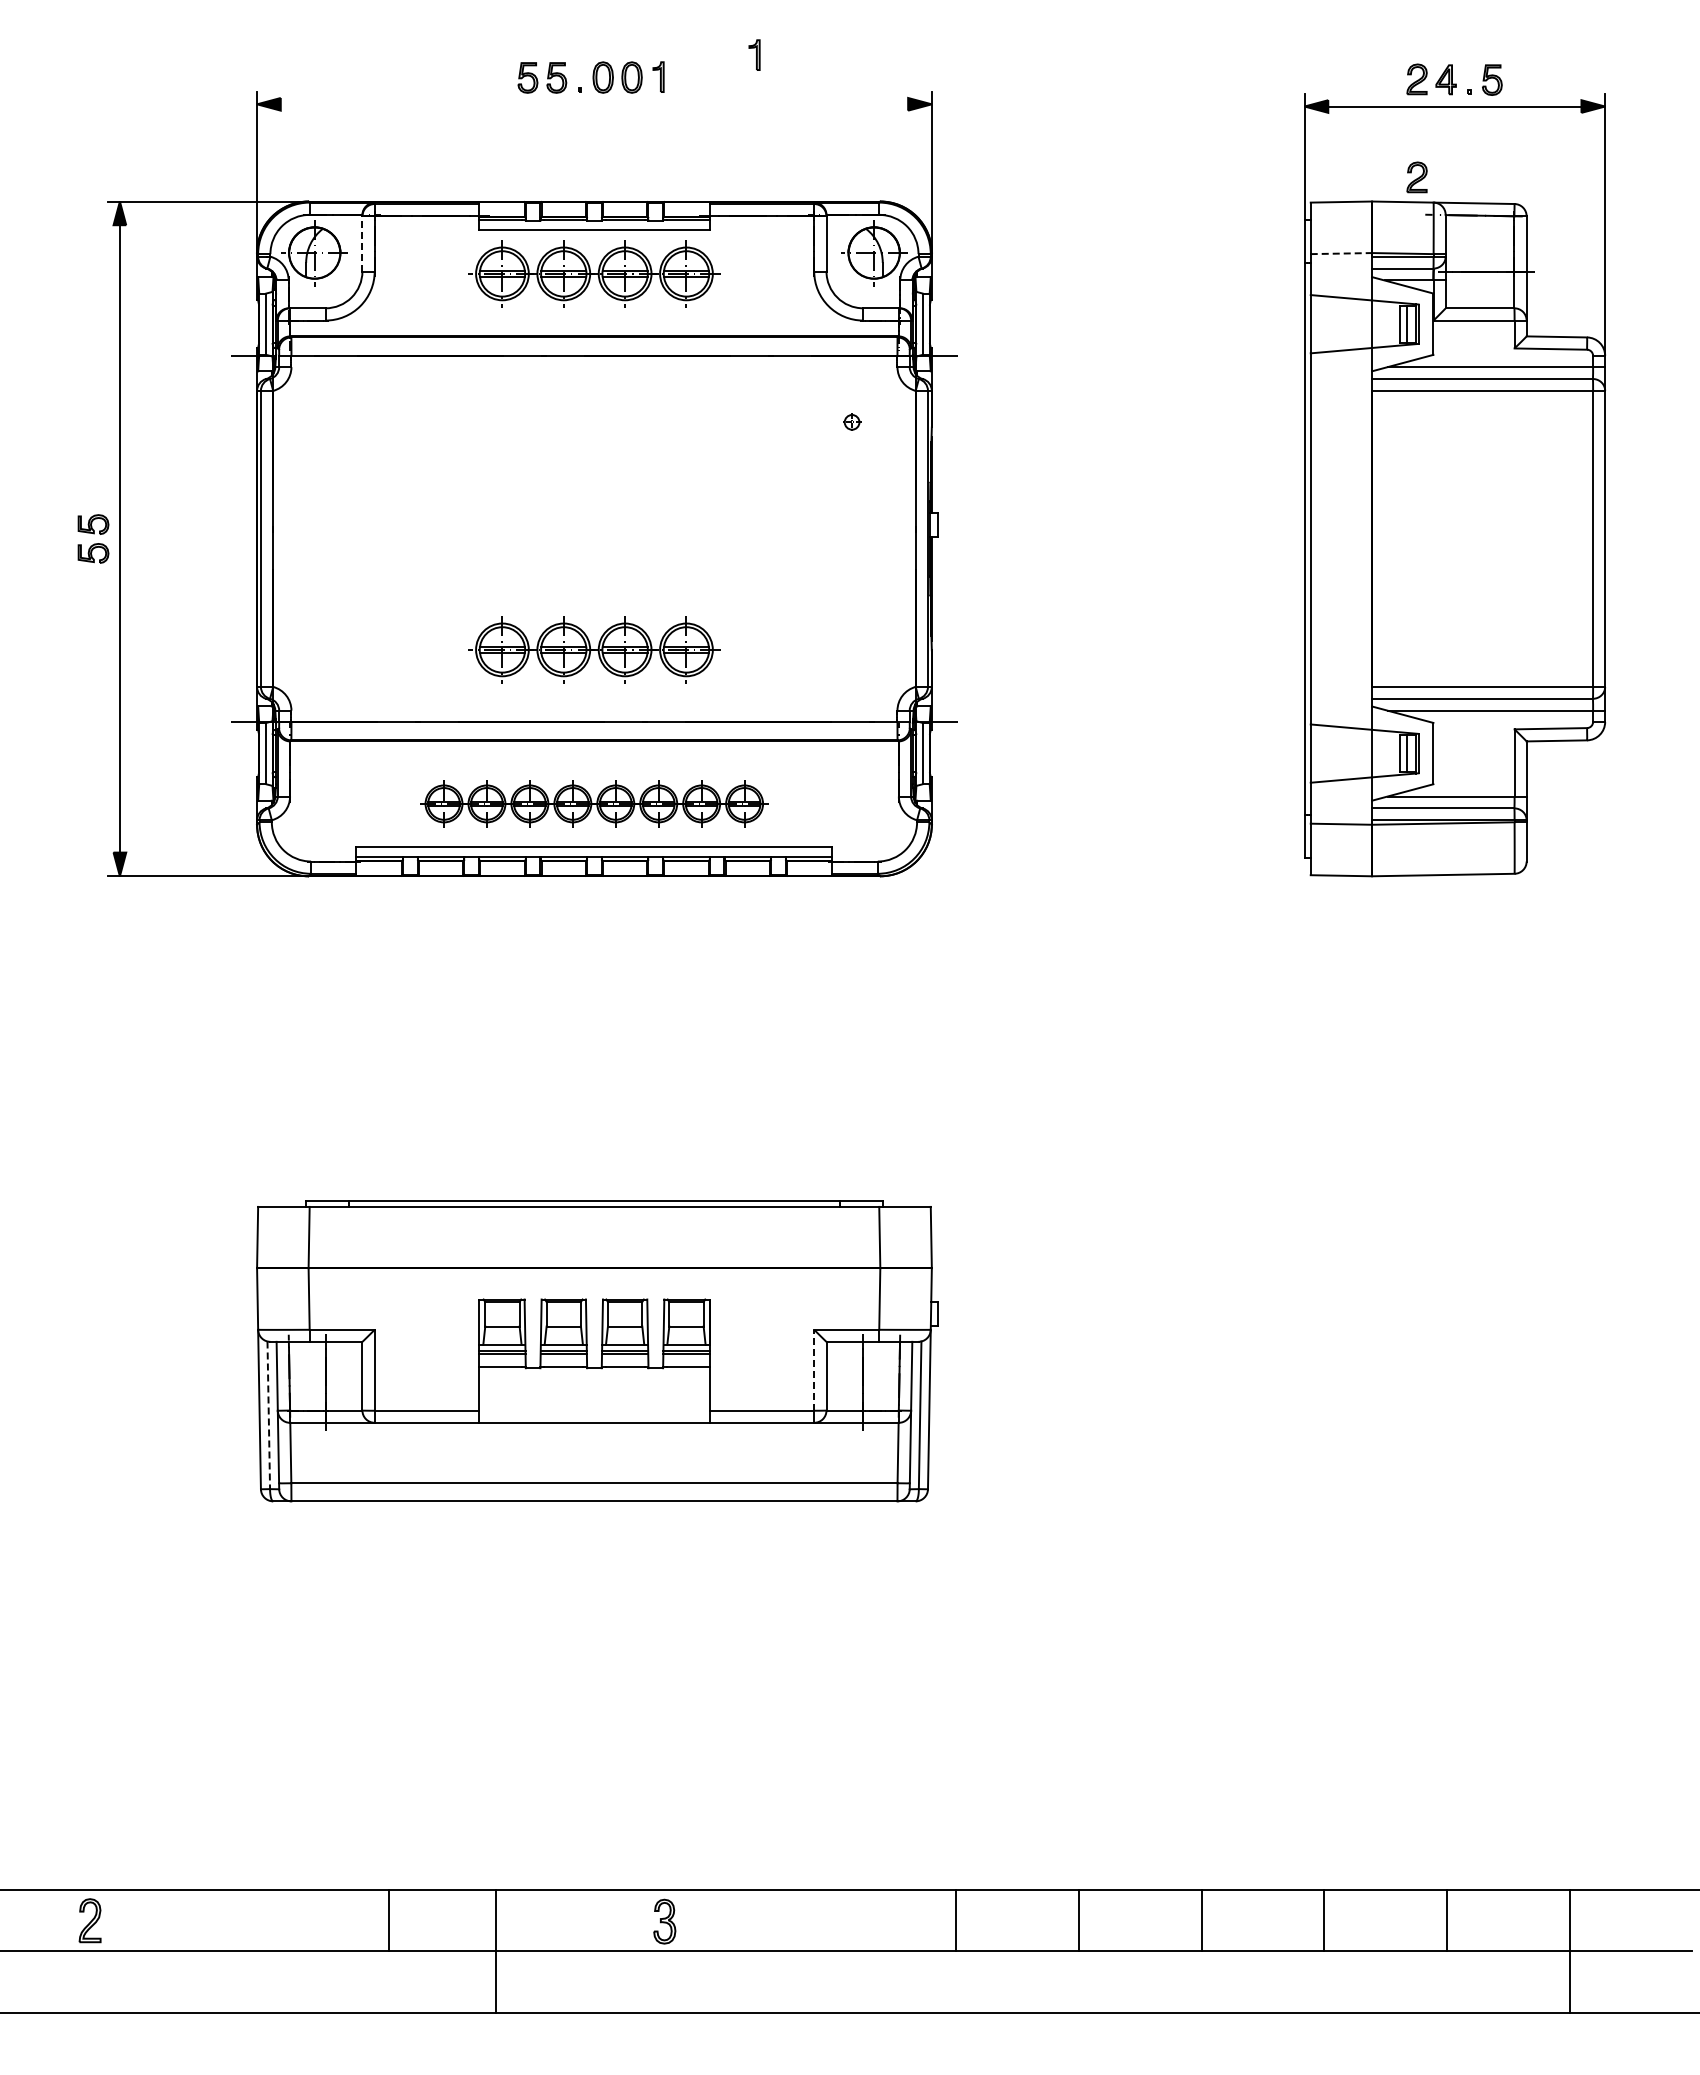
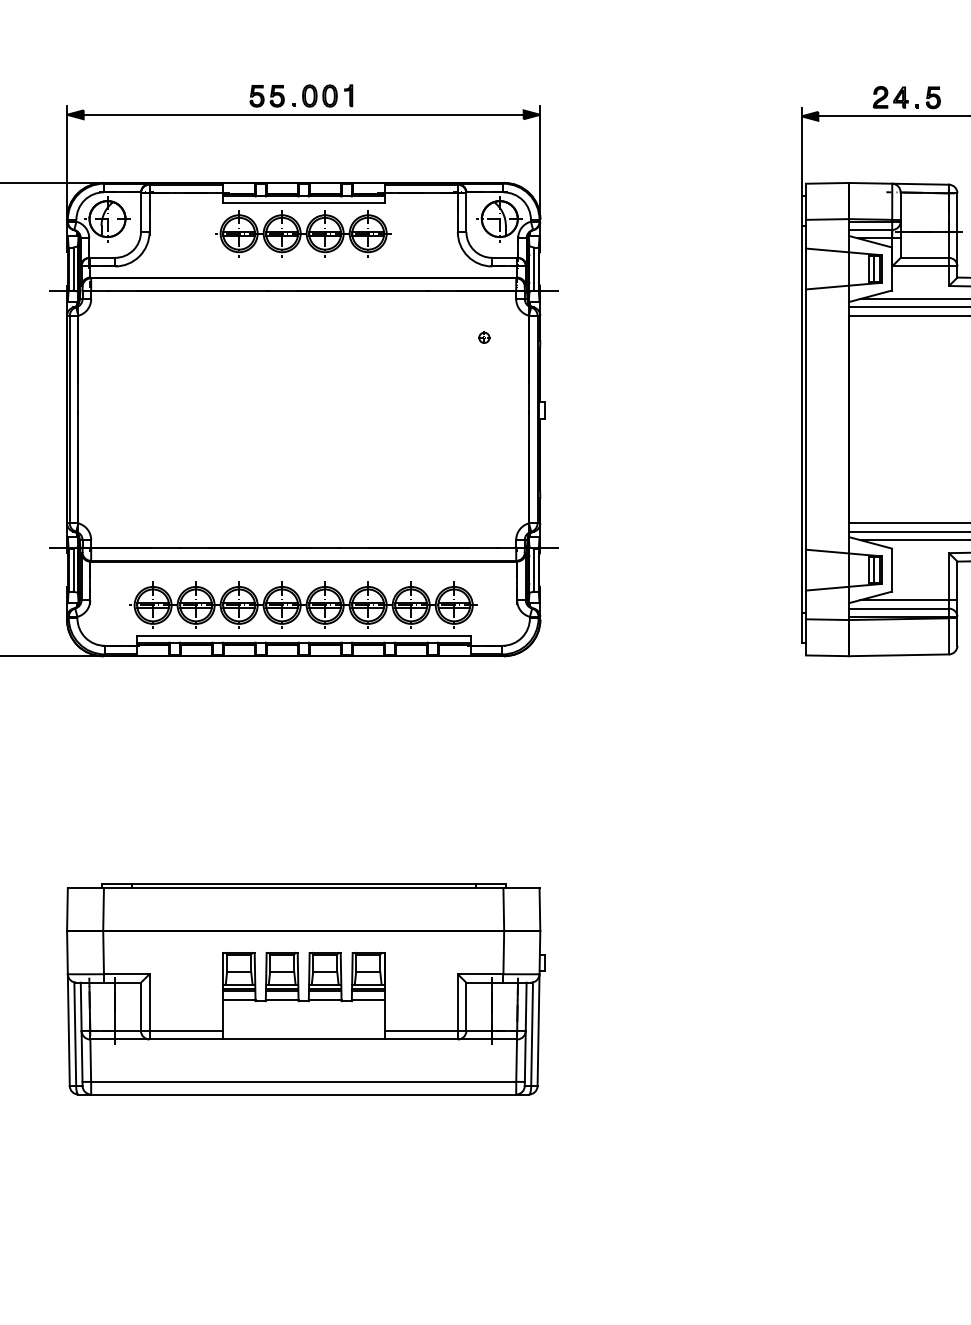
part: (754, 54) -> (415, 79), removed
line: (594, 104) -> (303, 114), added
part: (1416, 177) -> (880, 166), removed
line: (362, 243) -> (141, 212), dashed -> solid
line: (1341, 253) -> (827, 219), dashed -> solid
part: (594, 649) -> (303, 497), removed
part: (593, 803) -> (303, 605), size x1.43
line: (814, 1369) -> (458, 1002), dashed -> solid
line: (268, 1415) -> (75, 1034), dashed -> solid

